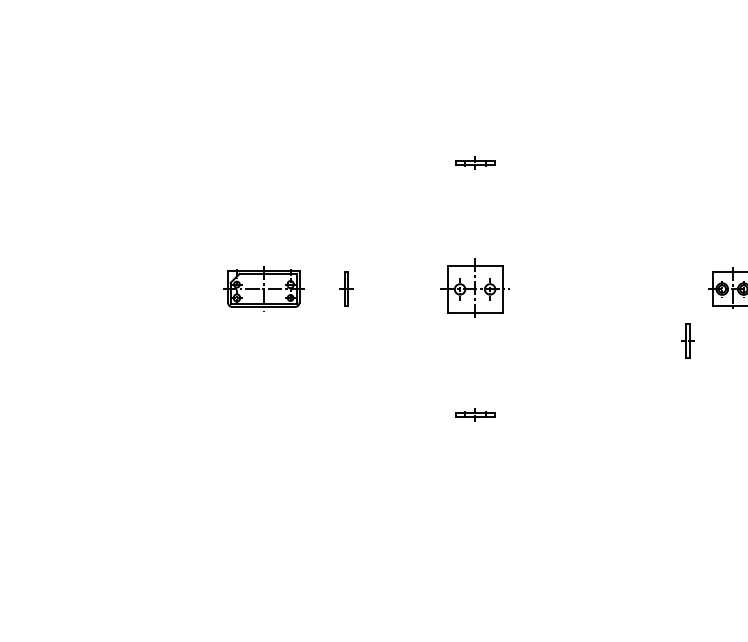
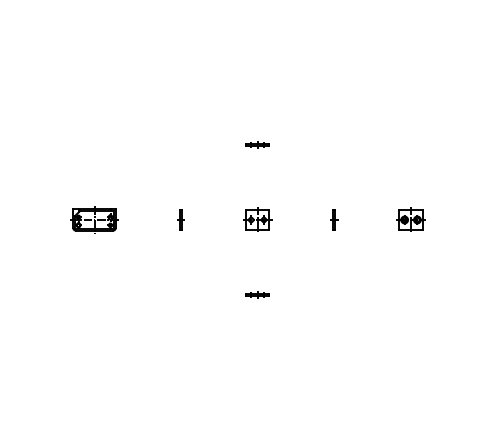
part: (263, 288) -> (94, 219), moved
part: (475, 288) -> (257, 219), size x0.71
part: (688, 340) -> (334, 219), moved

